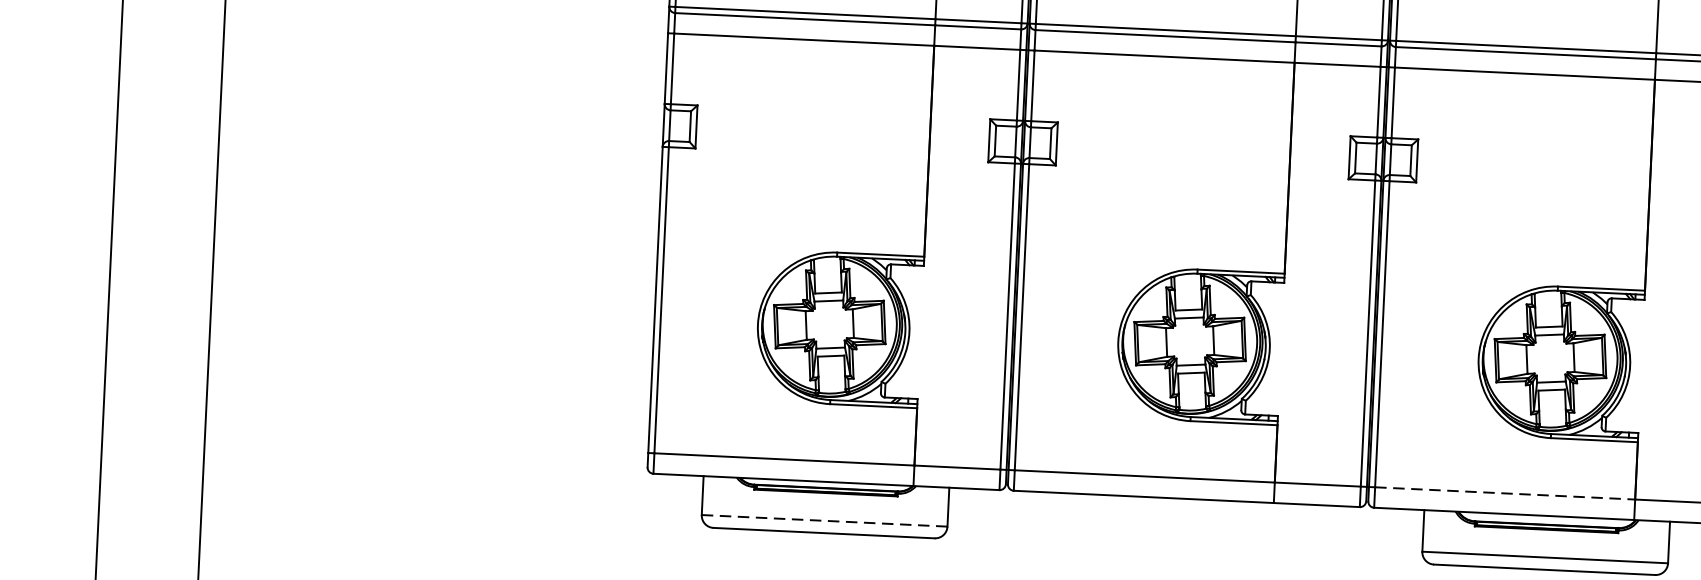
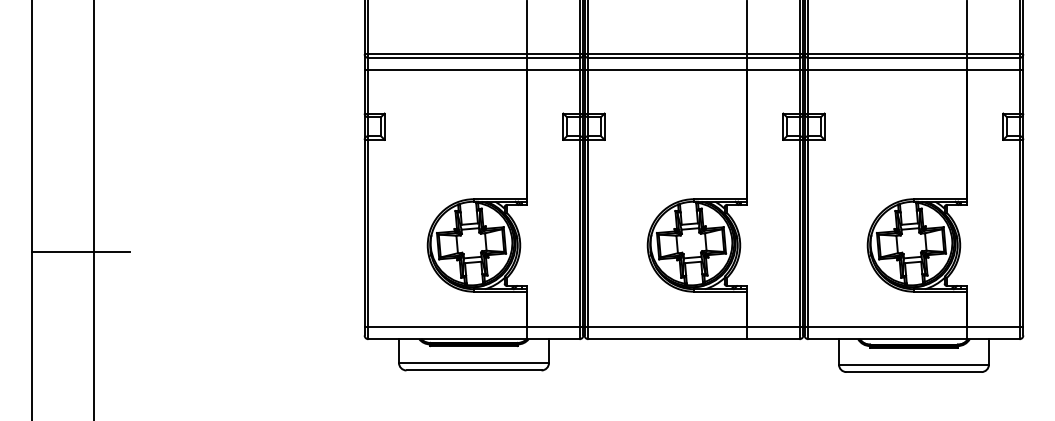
line: (188, 307) -> (80, 251), added
line: (1506, 493) -> (888, 326), dashed -> solid
line: (825, 520) -> (474, 362), dashed -> solid

